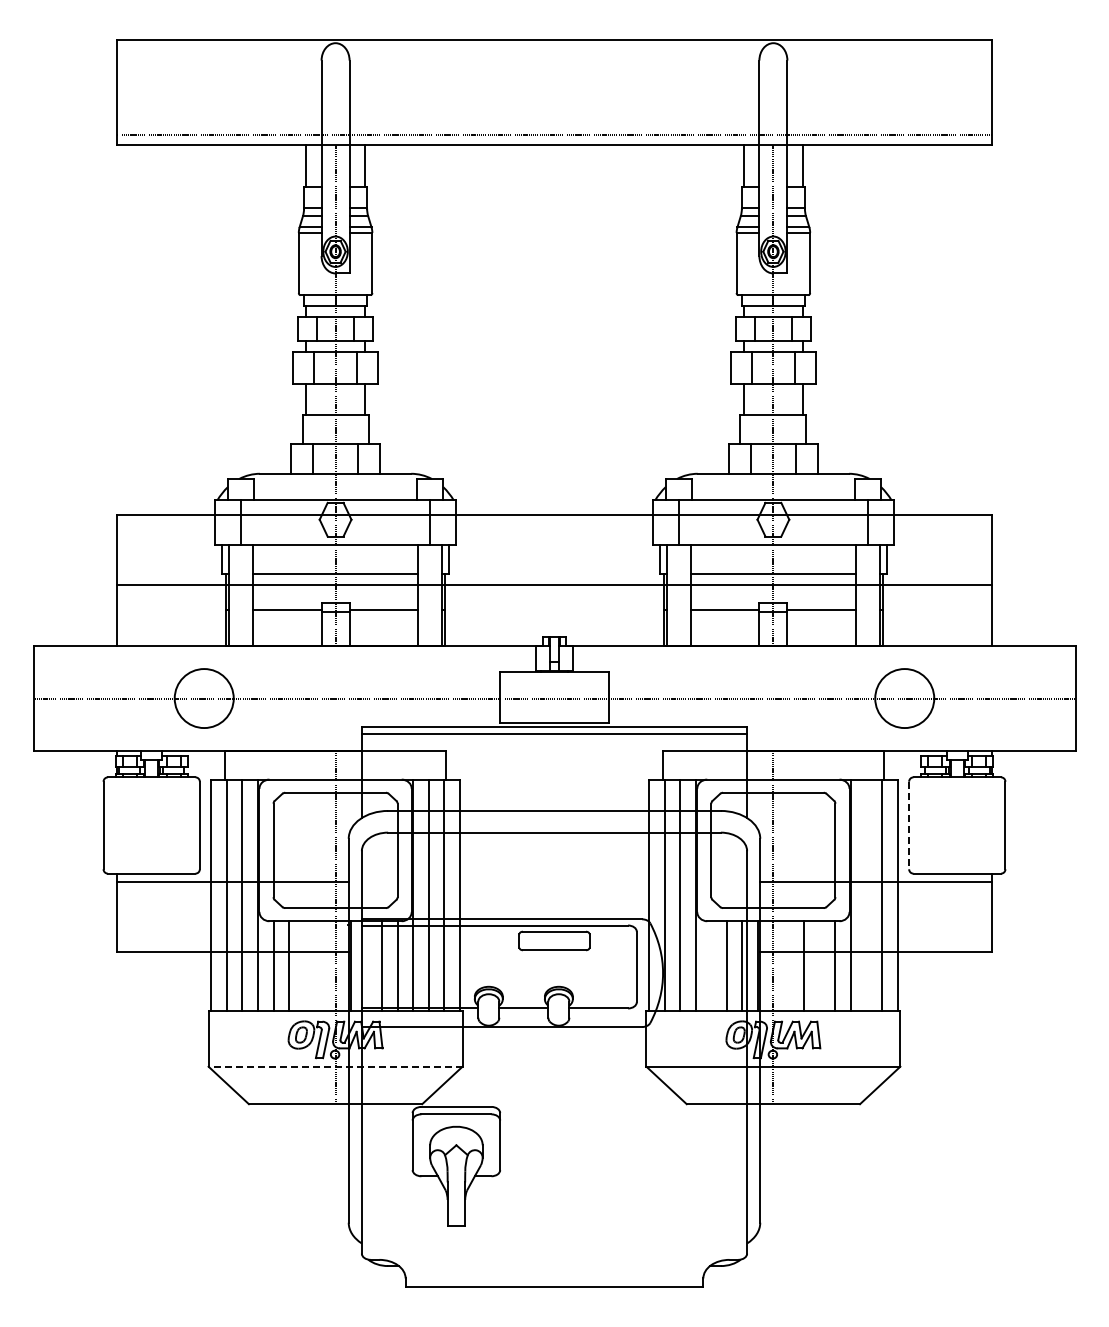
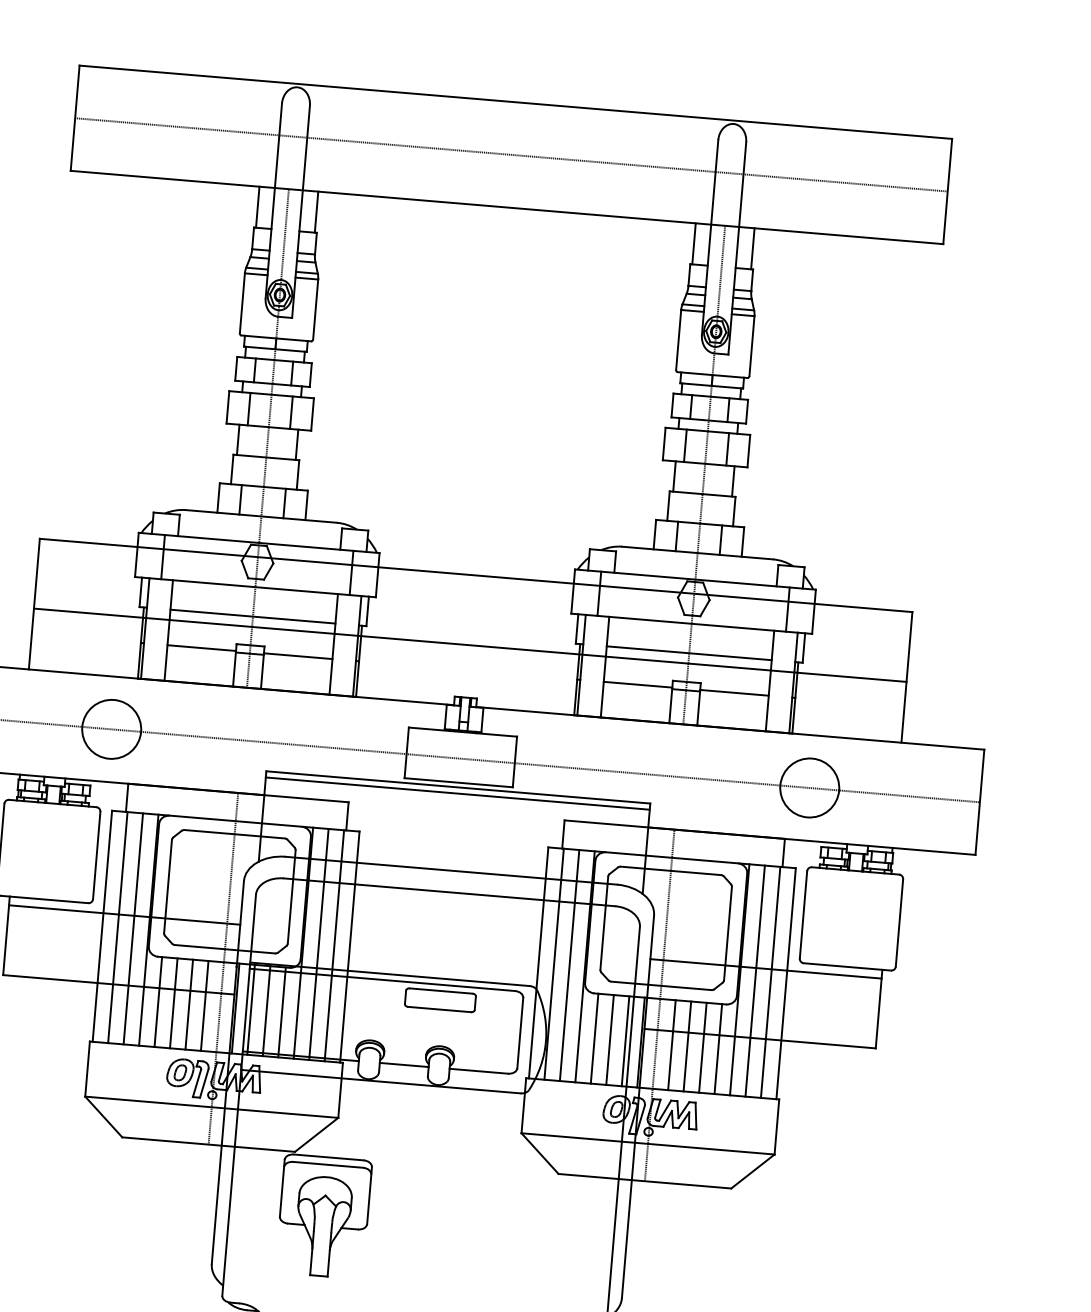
line: (554, 134) -> (511, 154), moved
line: (909, 825) -> (803, 914), dashed -> solid
line: (866, 895) -> (755, 981), added
line: (304, 966) -> (189, 1004), added
line: (320, 966) -> (205, 1006), added
line: (366, 966) -> (250, 1009), added
line: (711, 966) -> (594, 1038), added
line: (788, 966) -> (671, 1045), added
line: (819, 966) -> (702, 1047), added
line: (335, 1066) -> (211, 1107), dashed -> solid

